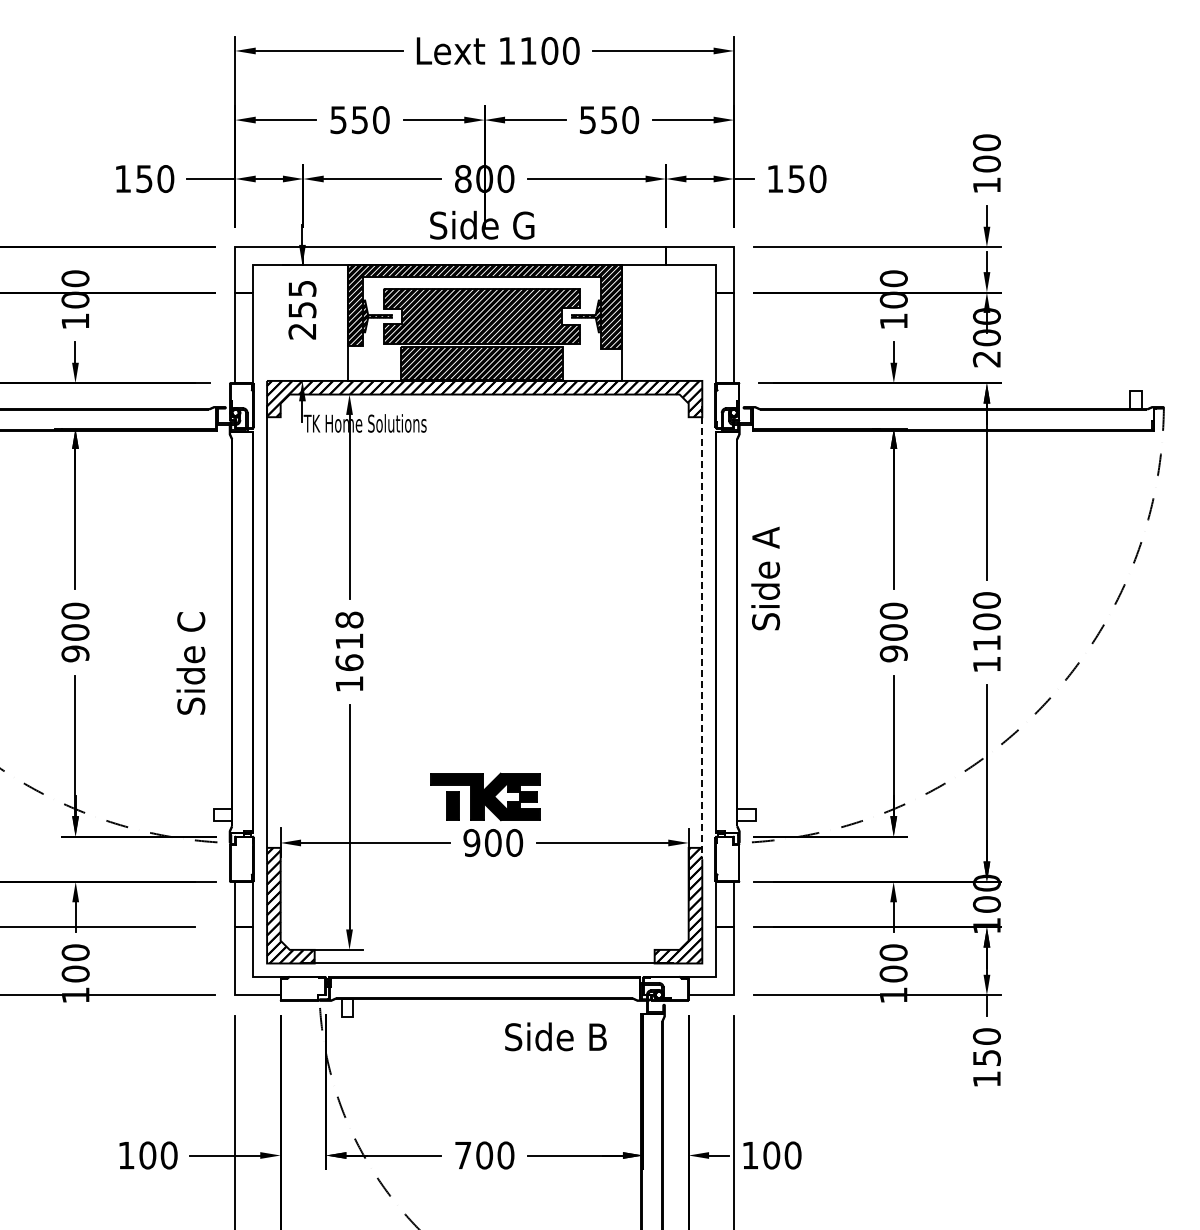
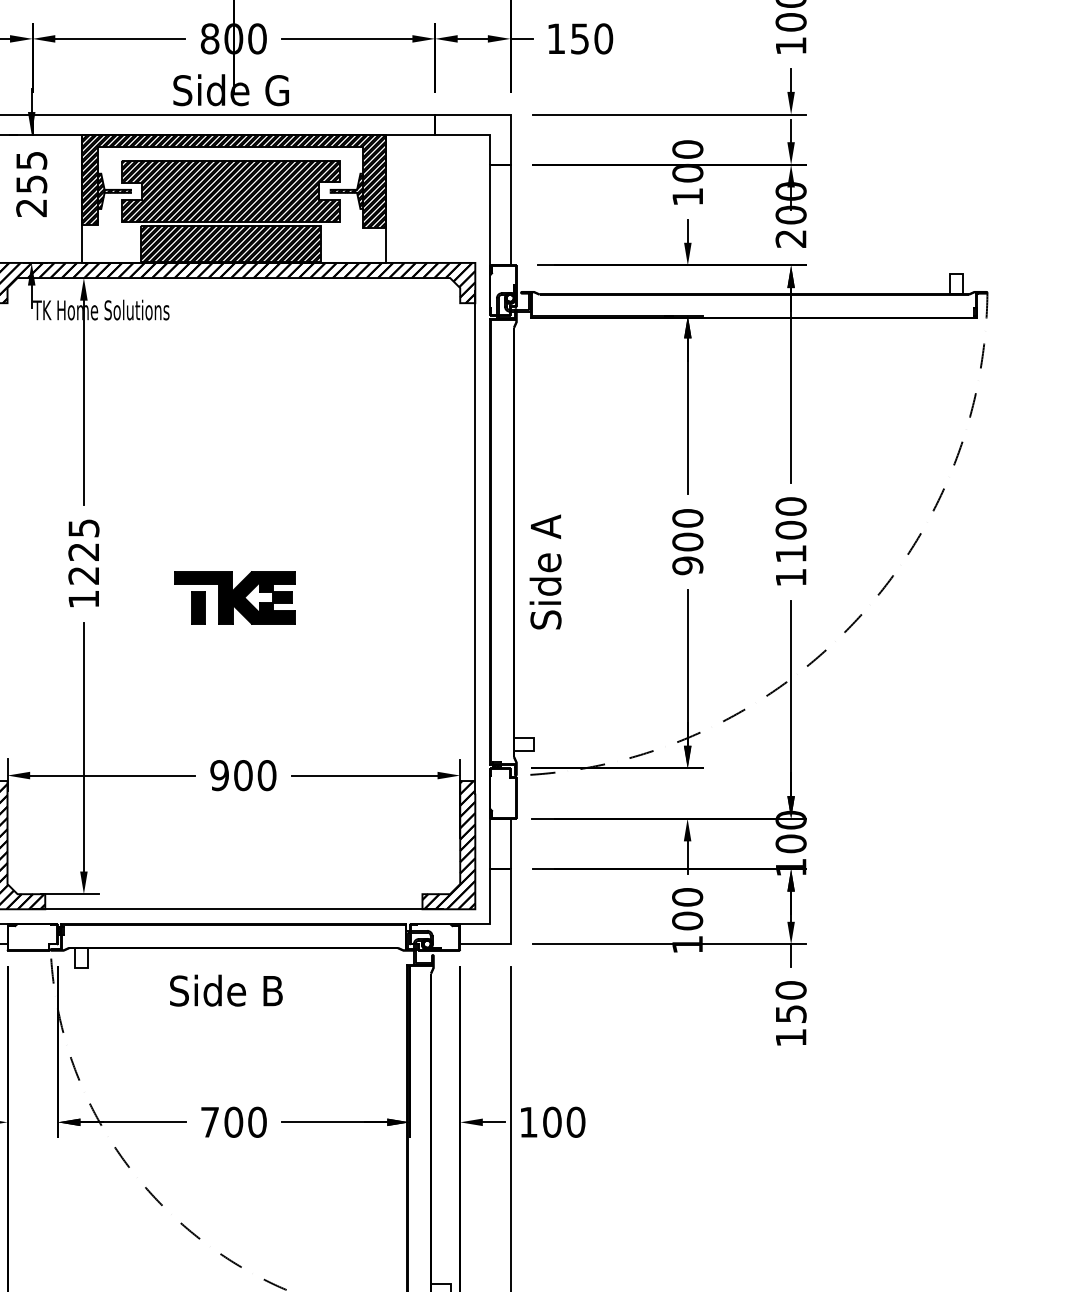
text: (765, 578) -> (545, 572), moved
line: (702, 632) -> (475, 542), dashed -> solid
text: (349, 641) -> (83, 552), 1618 -> 1225
part: (485, 796) -> (234, 597), moved
text: (555, 1036) -> (225, 990), moved

